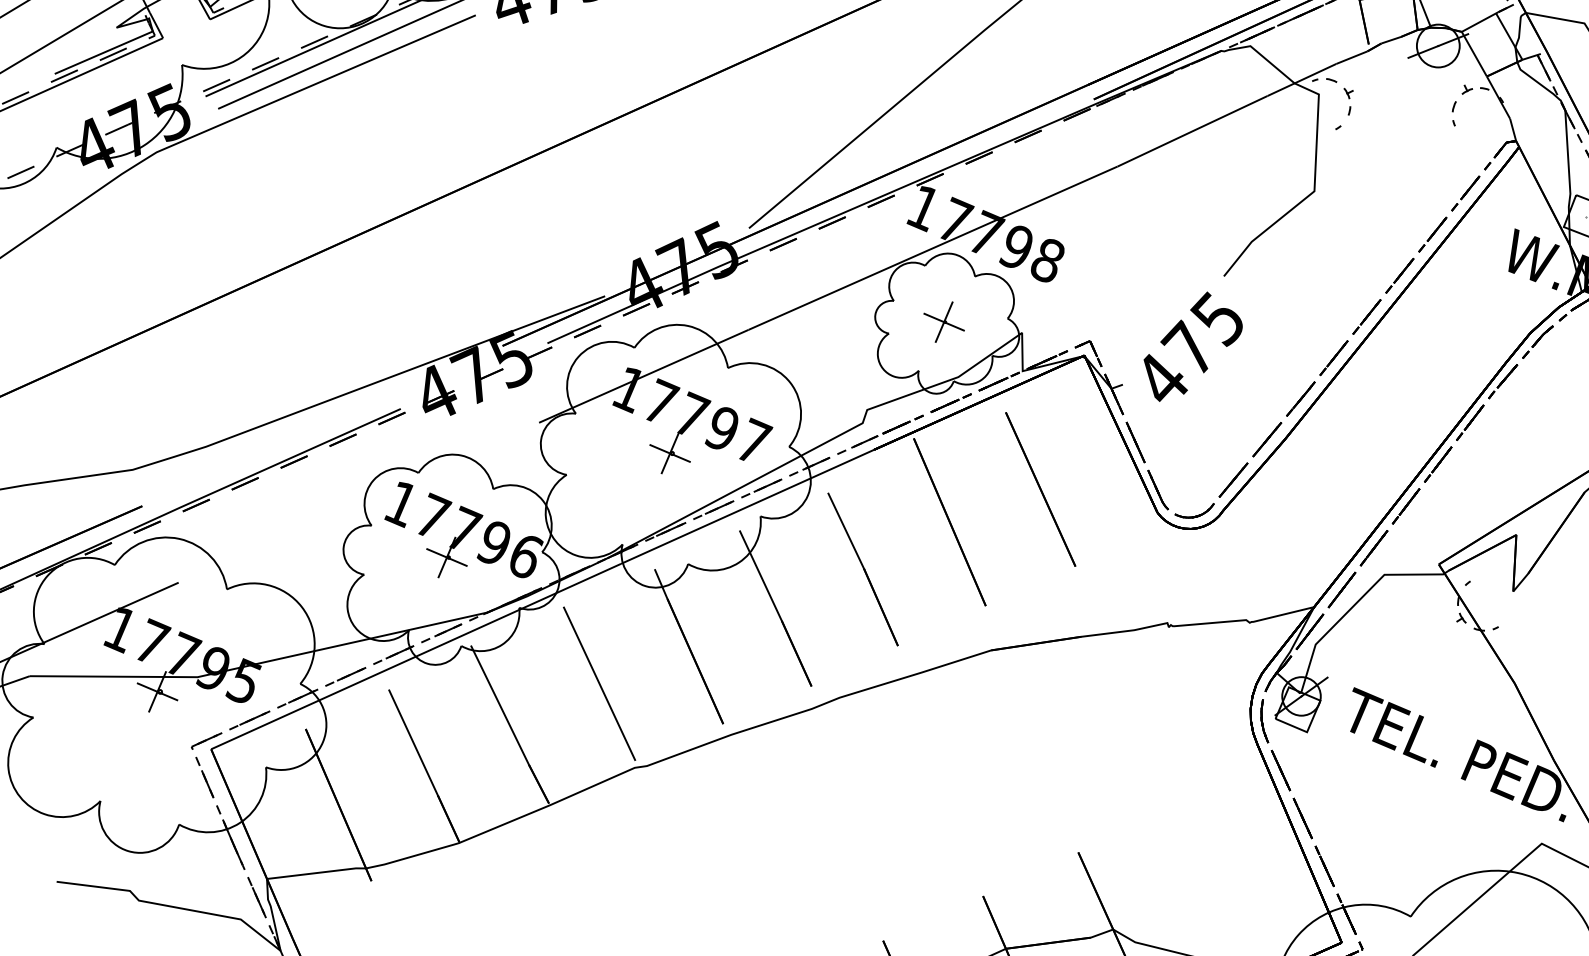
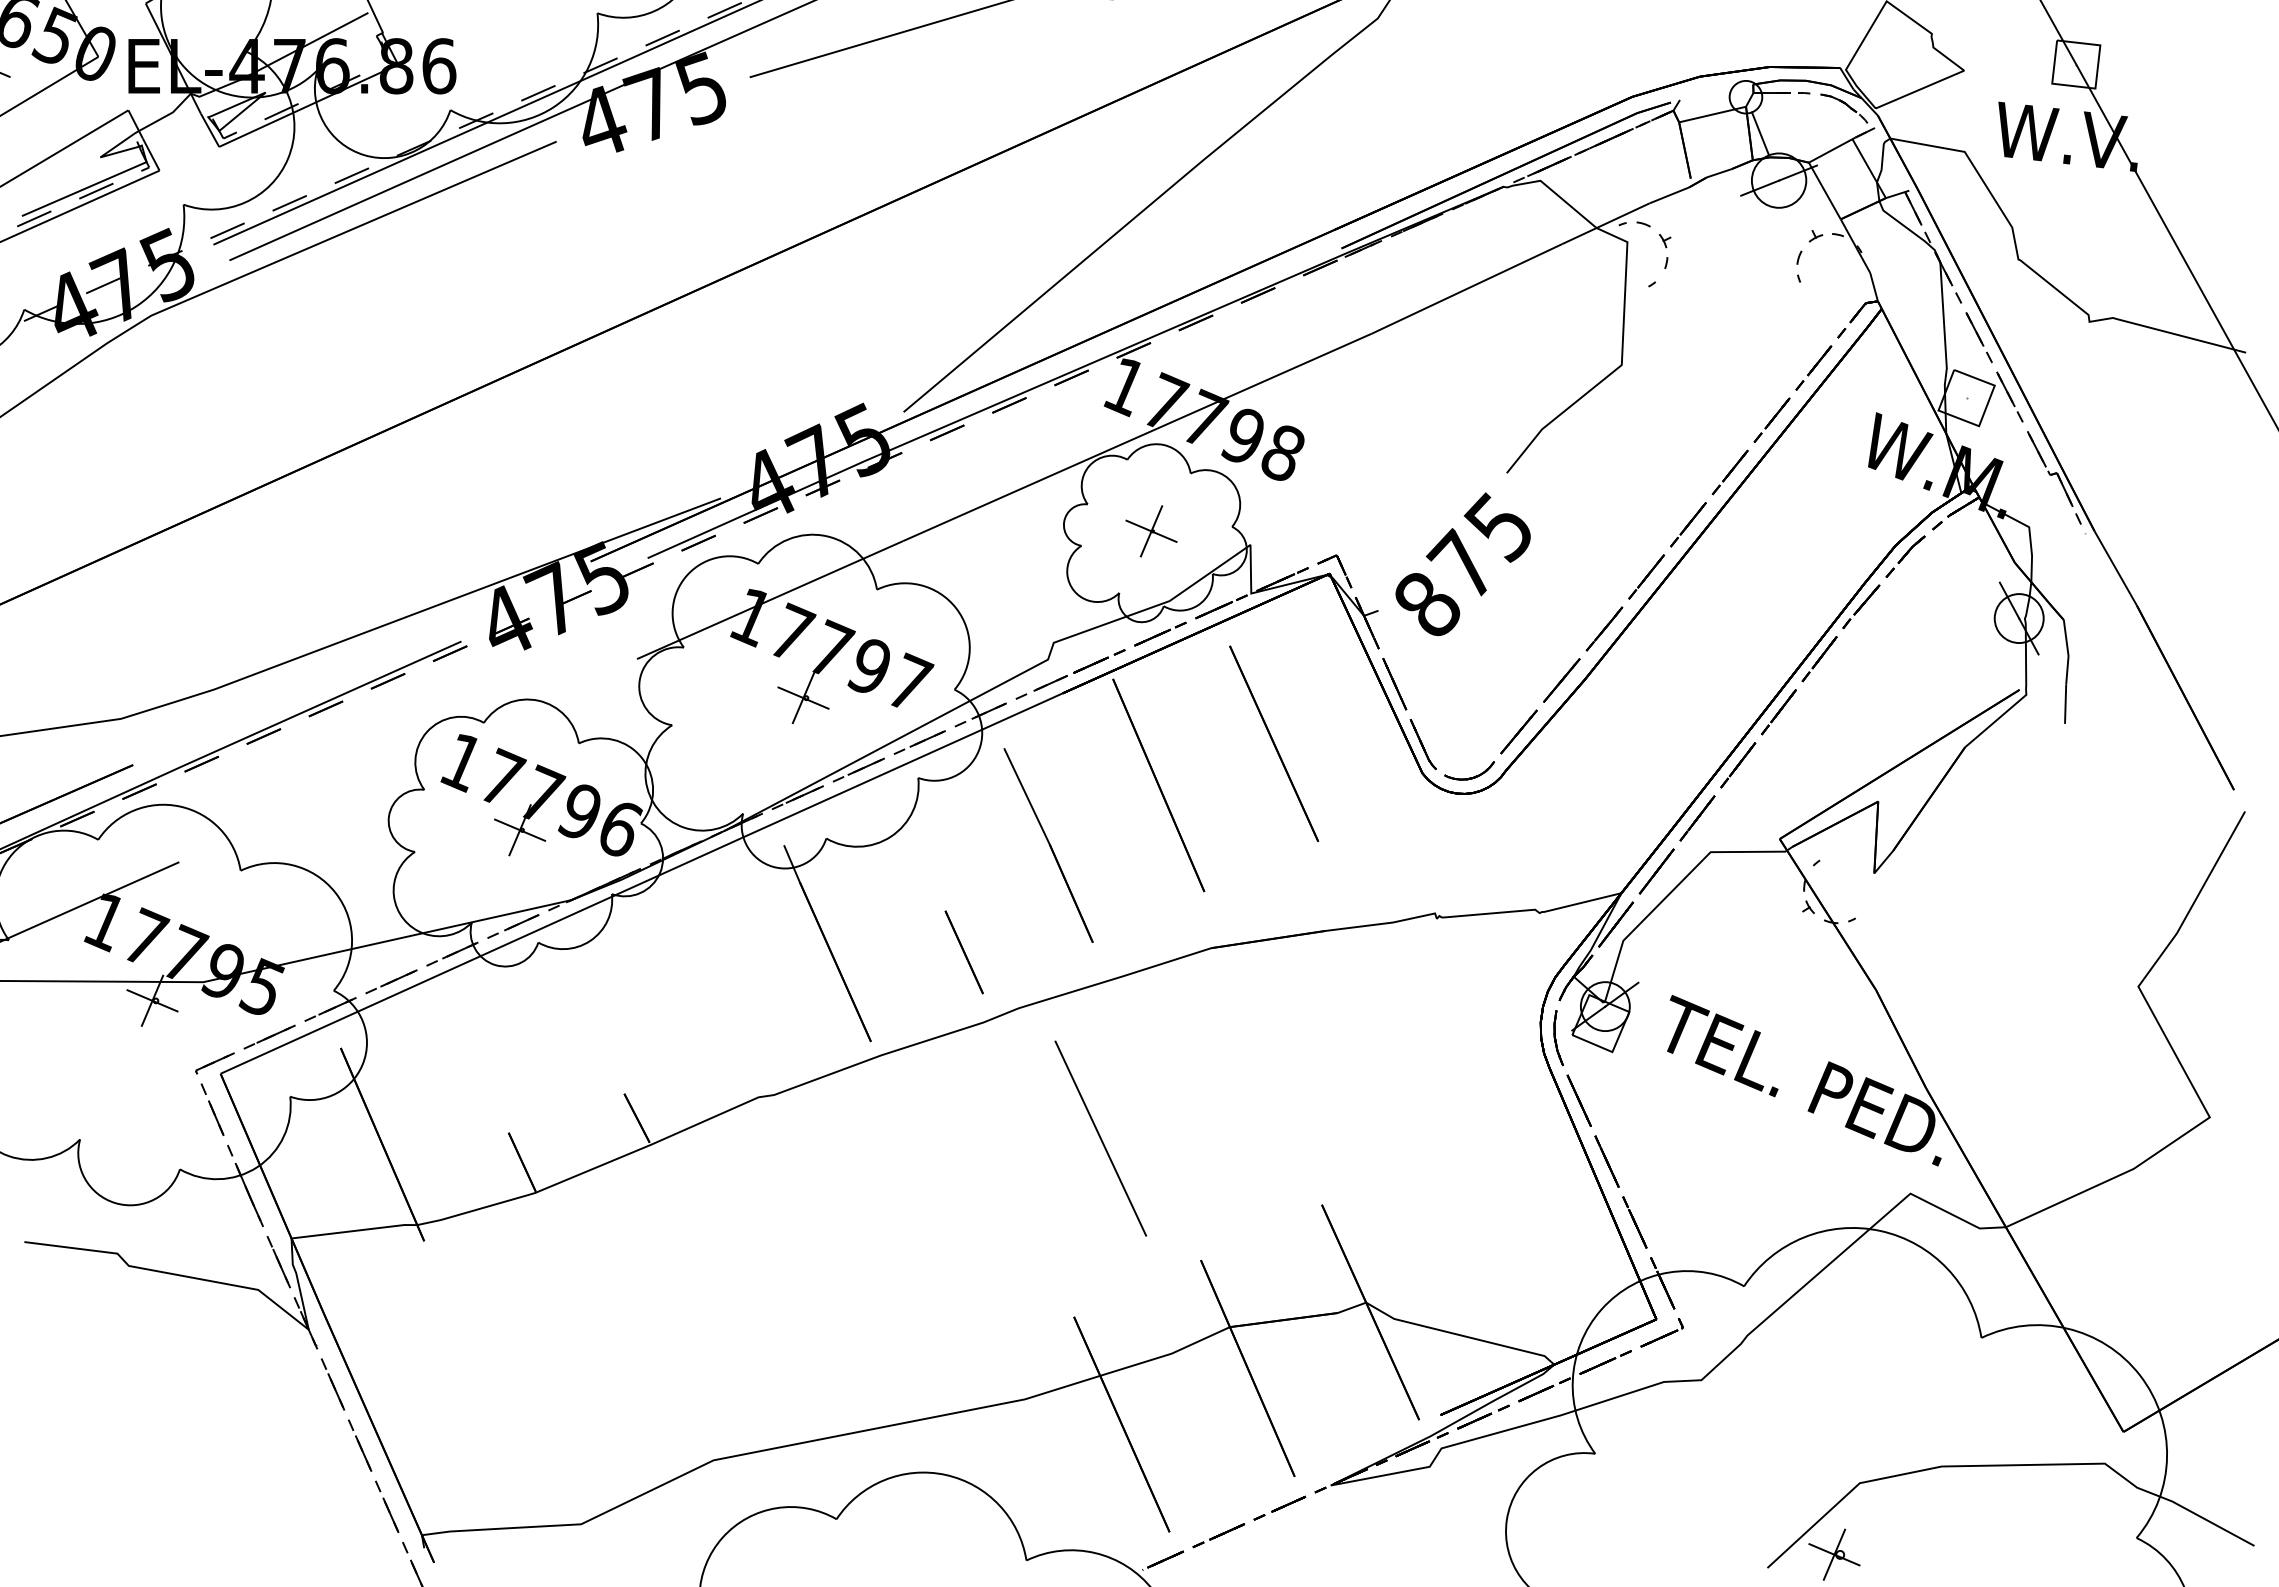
text: (1162, 379) -> (1428, 603), 475 -> 875
line: (760, 575) -> (918, 853), removed
line: (599, 683) -> (1100, 1138), moved
line: (500, 705) -> (587, 1018), removed
line: (413, 742) -> (477, 1065), removed

